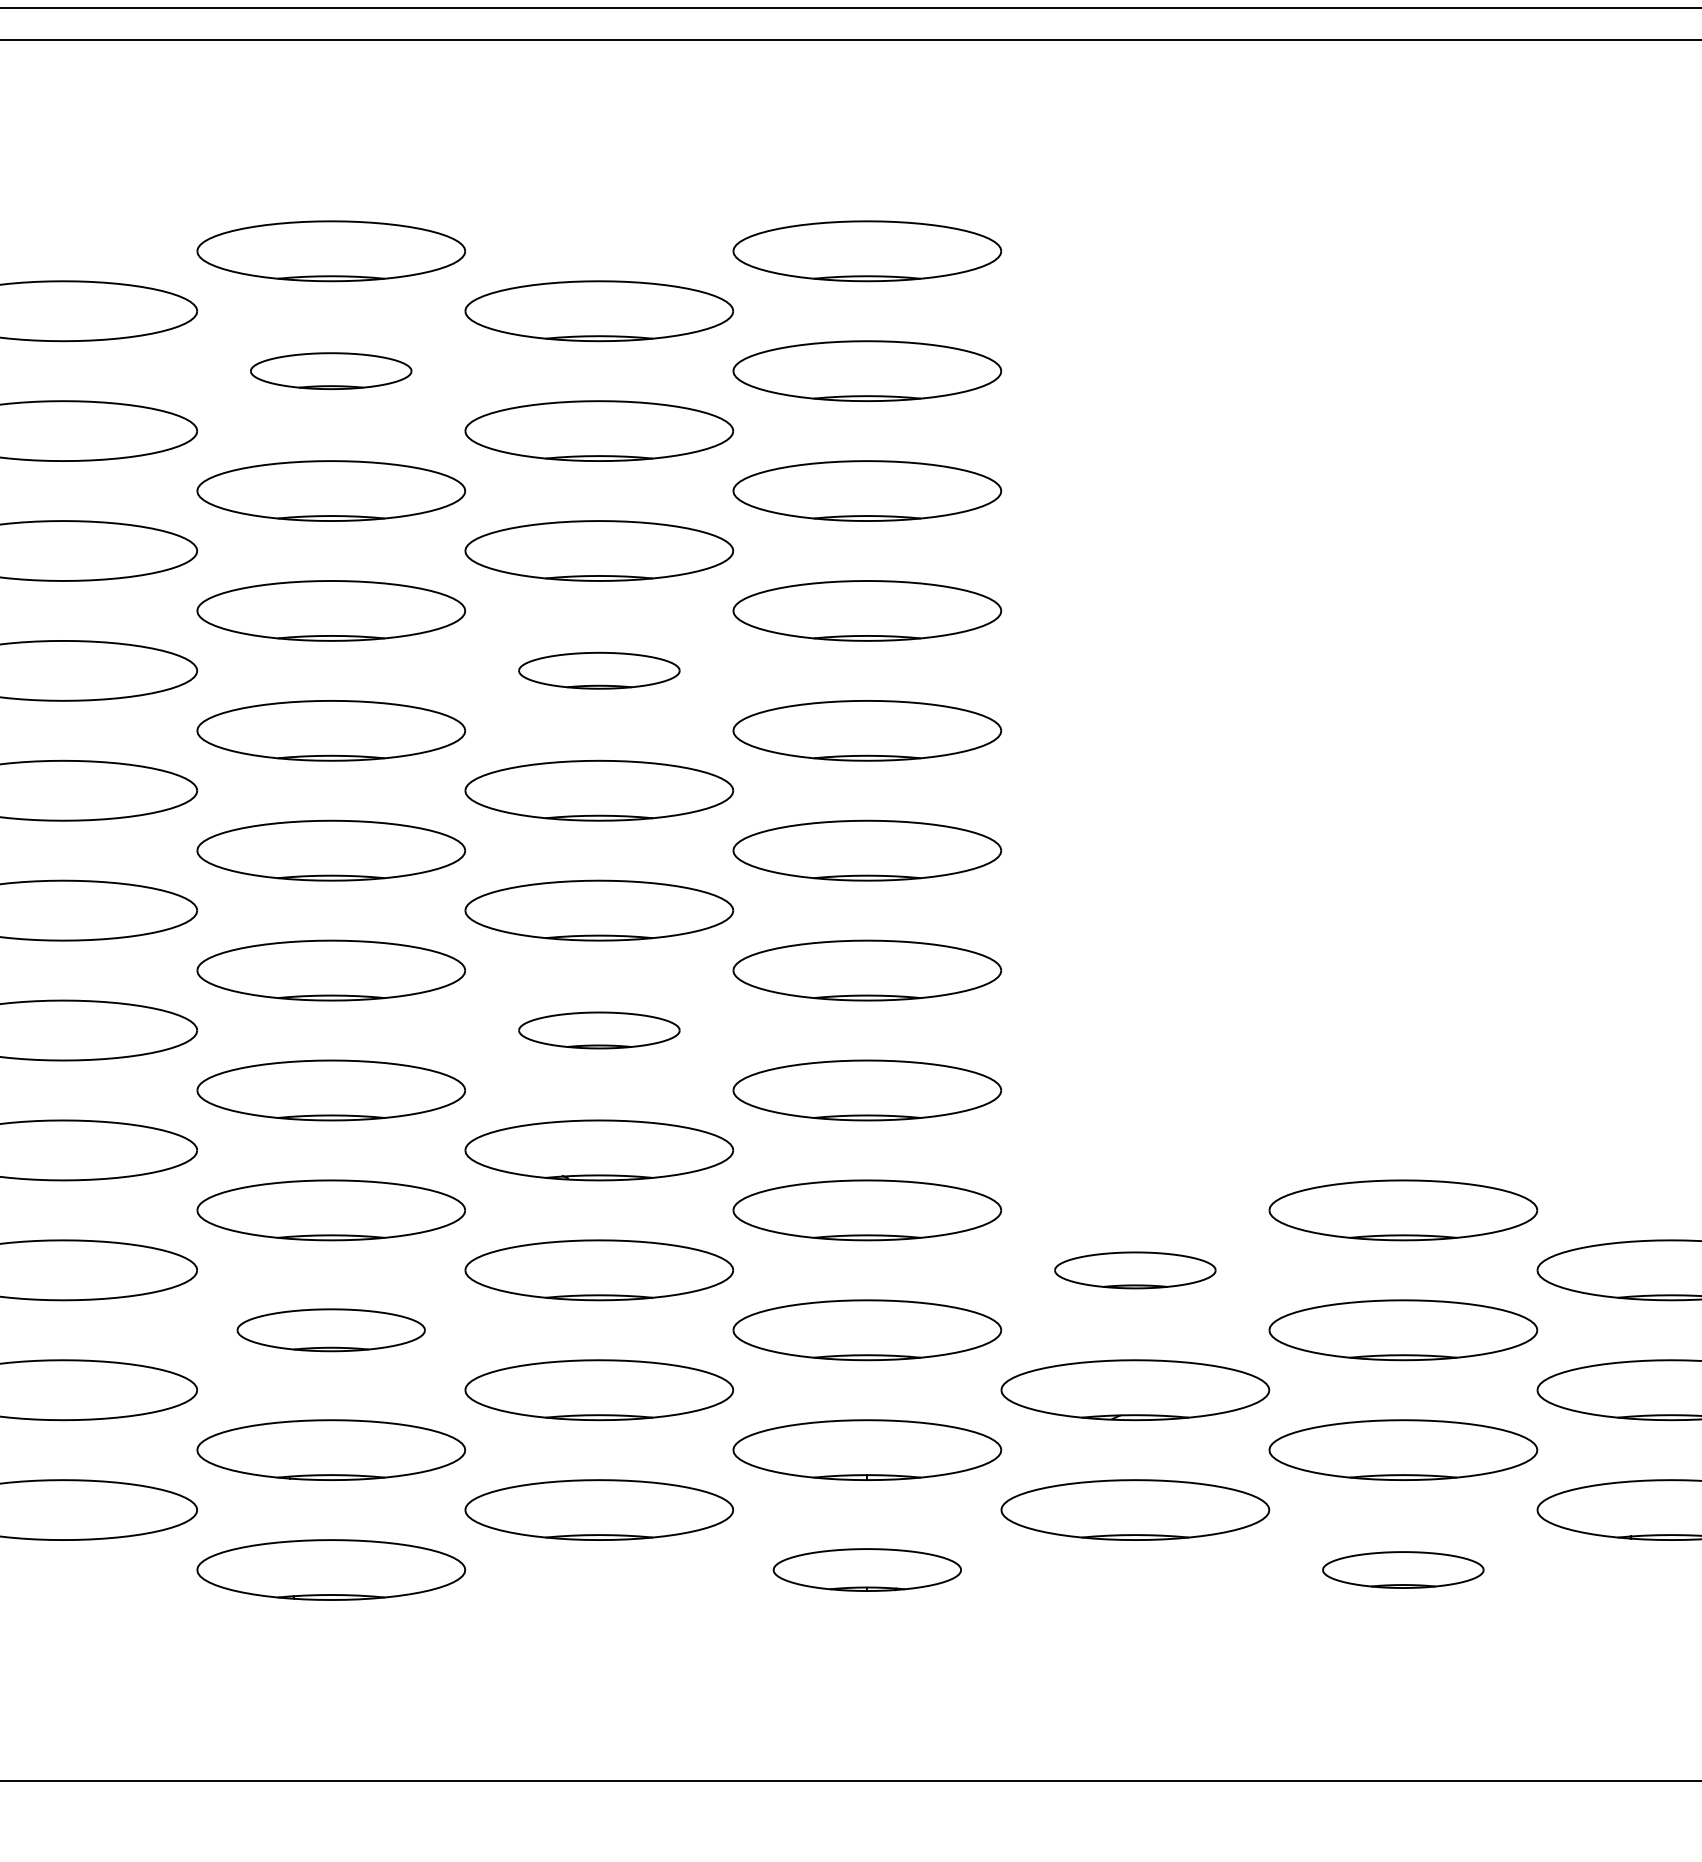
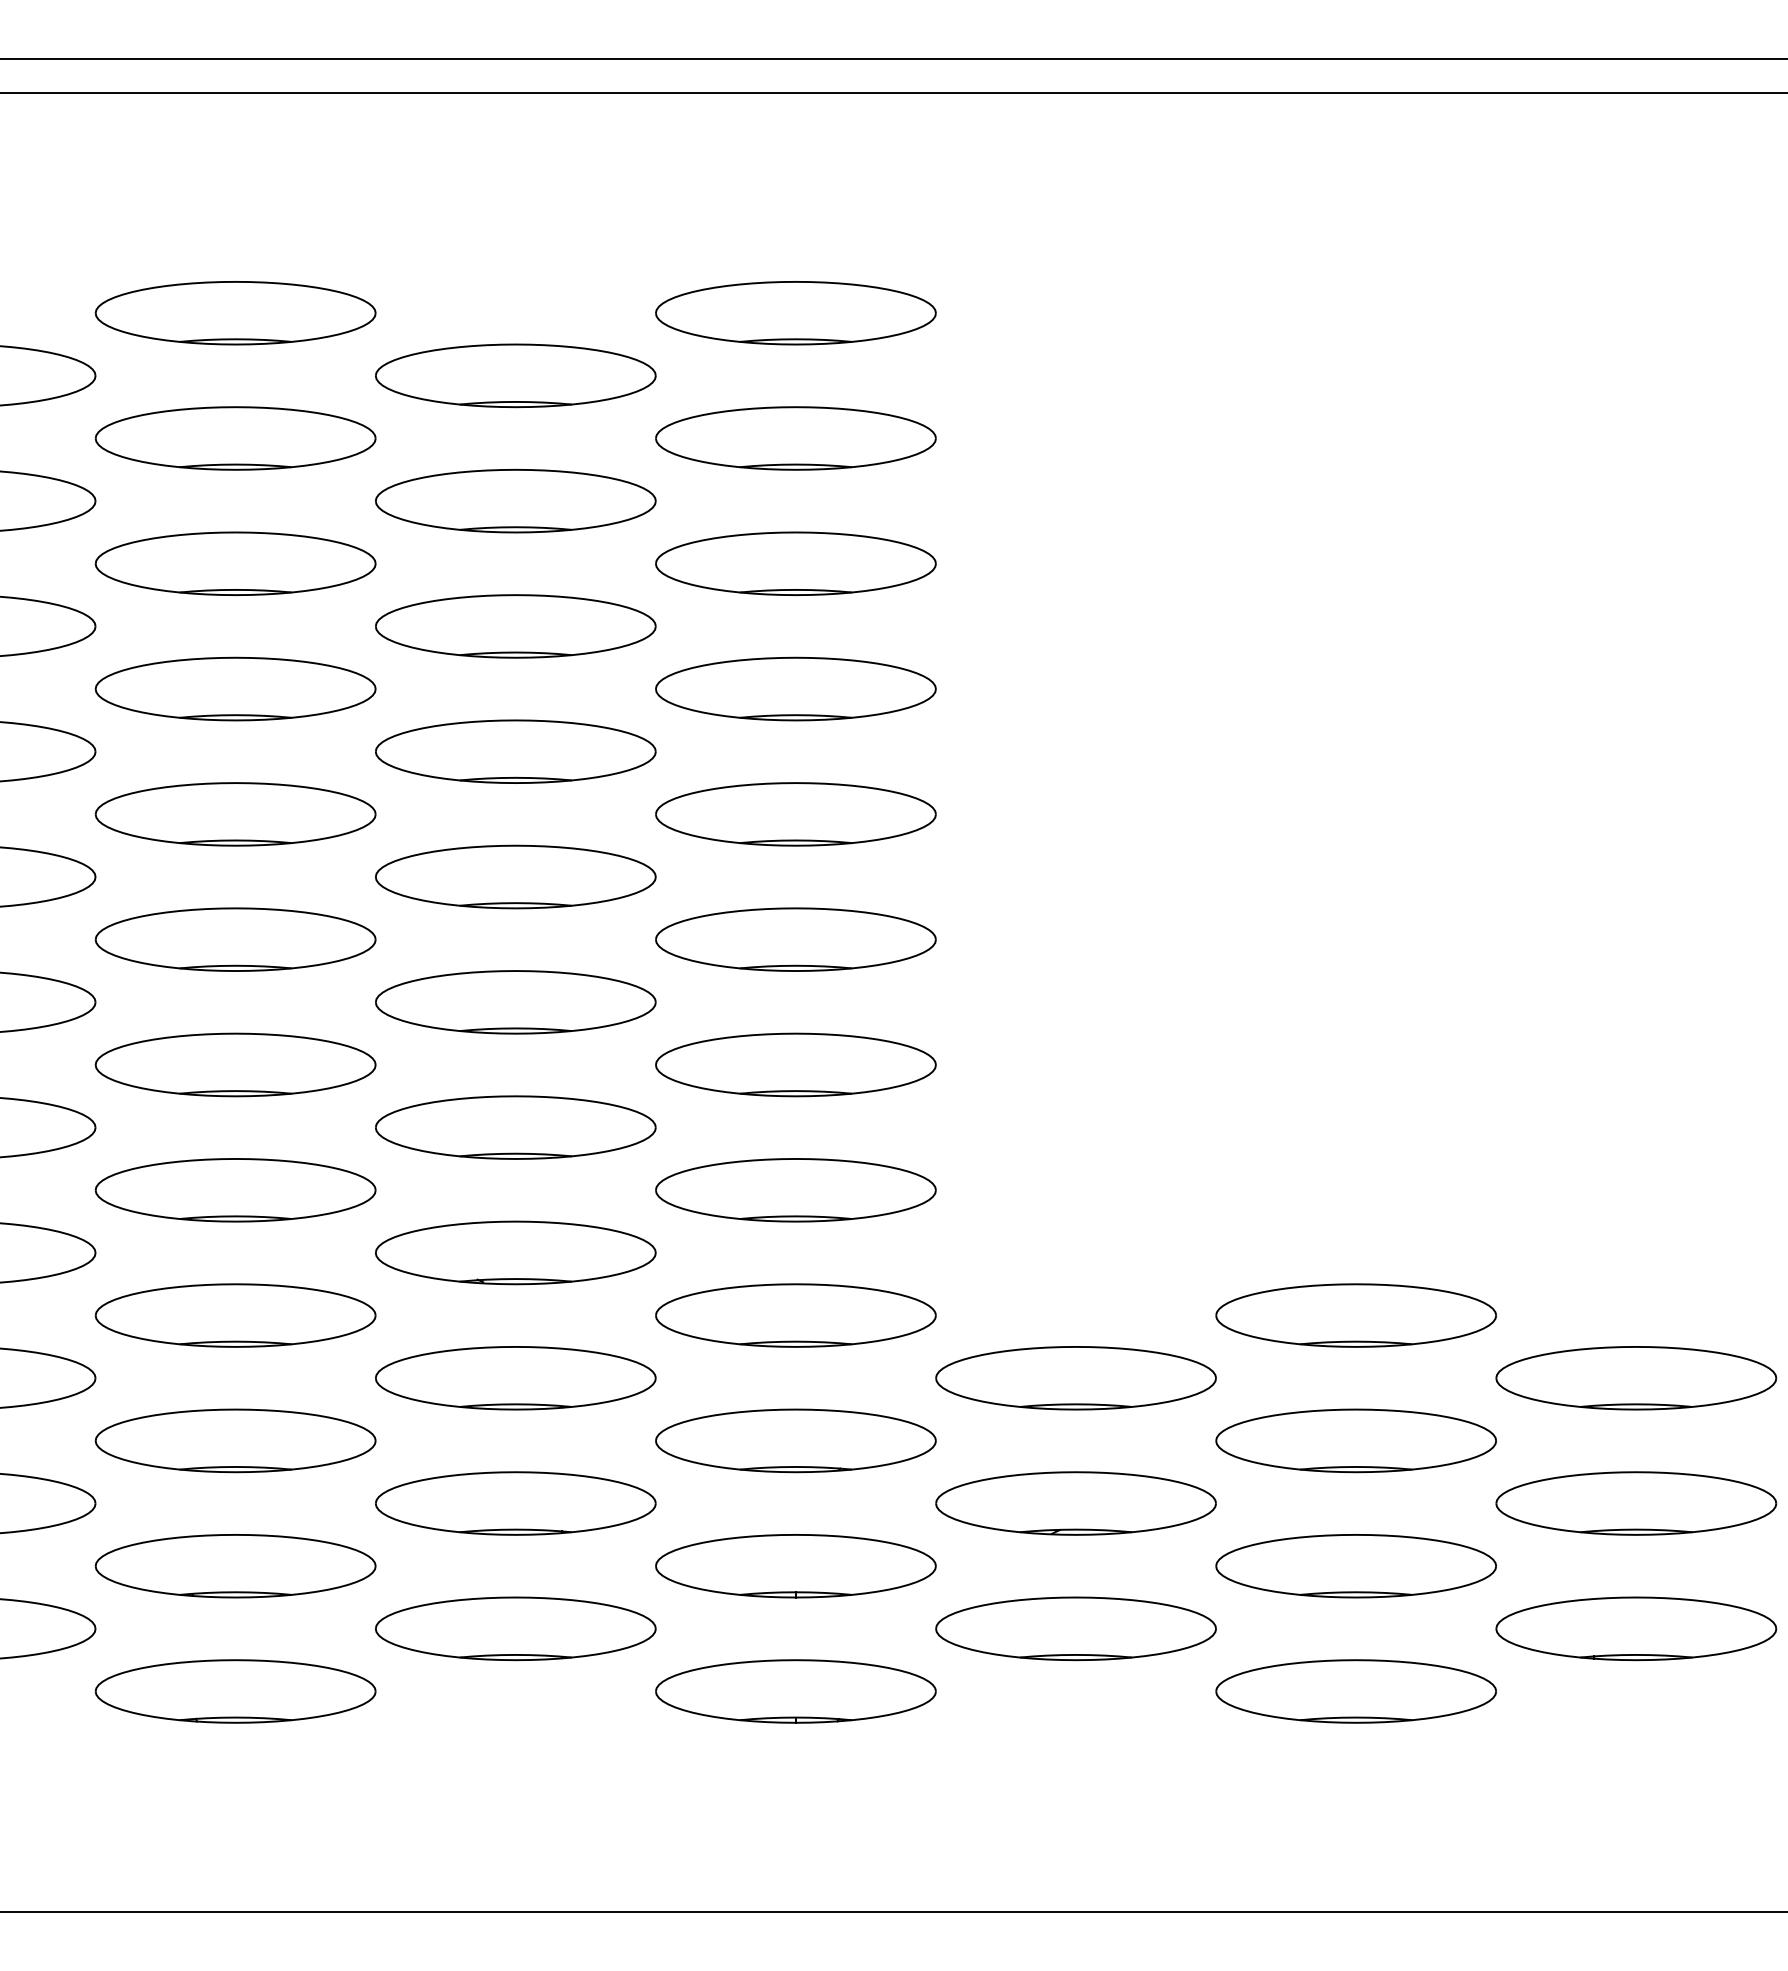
part: (331, 371) -> (235, 438), size x1.67
part: (599, 670) -> (515, 751), size x1.67
part: (599, 1030) -> (515, 1127), size x1.67
part: (1134, 1270) -> (1075, 1378), size x1.67
part: (331, 1329) -> (235, 1440), size x1.43
part: (866, 1570) -> (795, 1691), size x1.43
part: (1402, 1570) -> (1355, 1691), size x1.67

